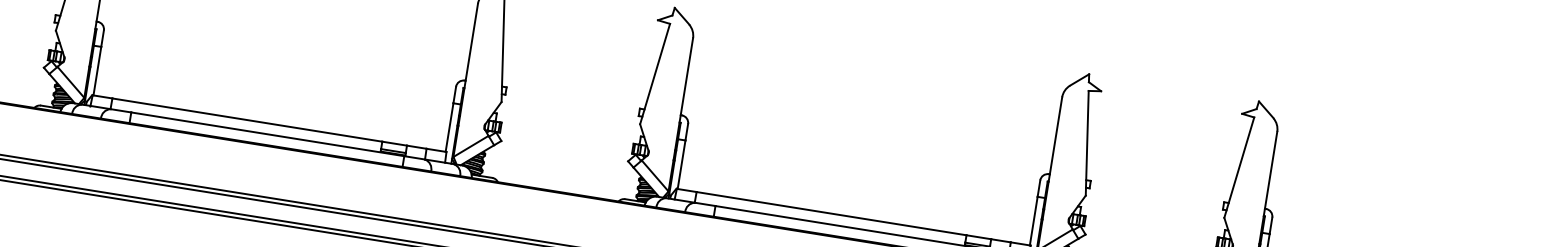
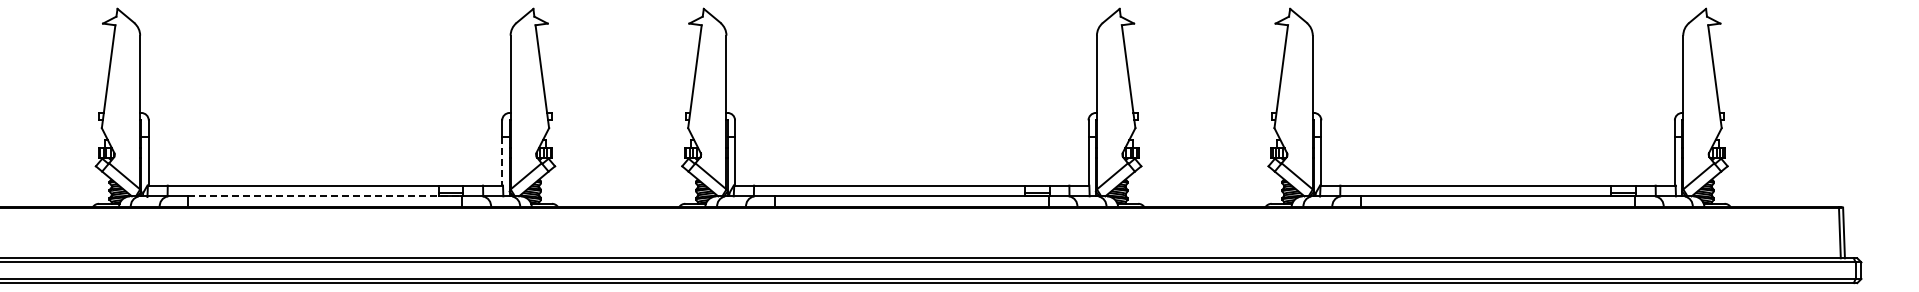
line: (449, 127) -> (502, 161), solid -> dashed
line: (267, 134) -> (325, 196), solid -> dashed

